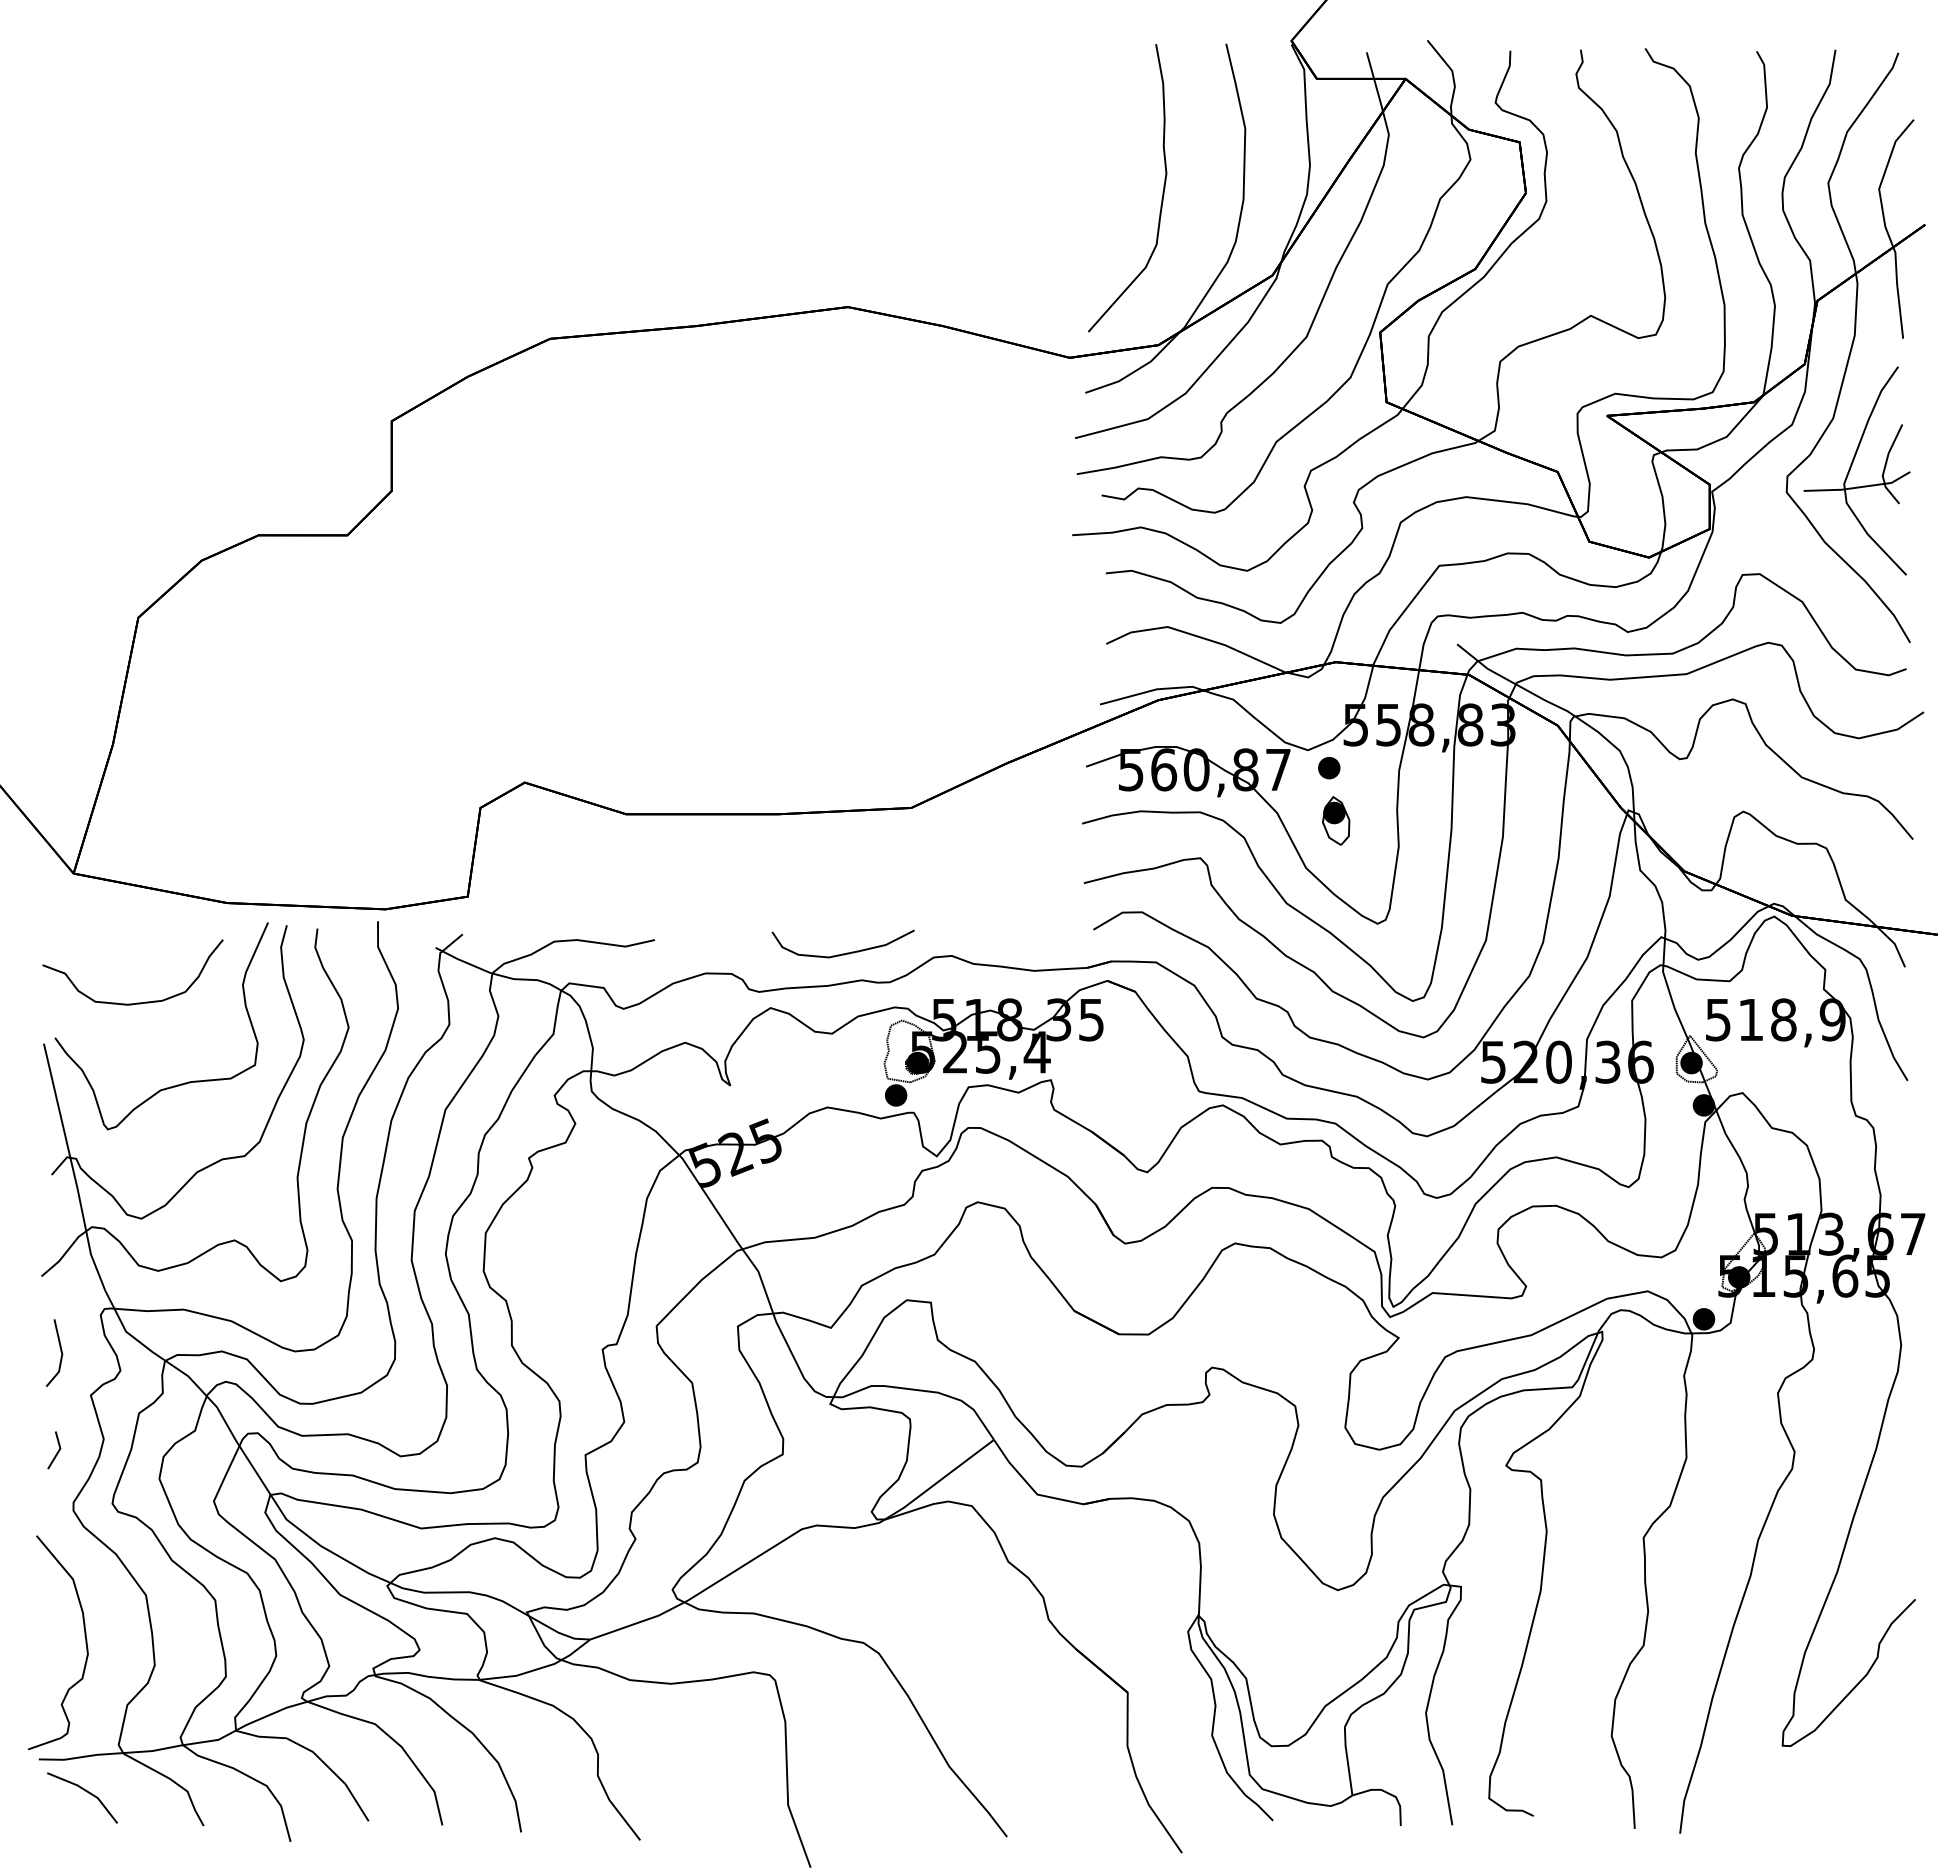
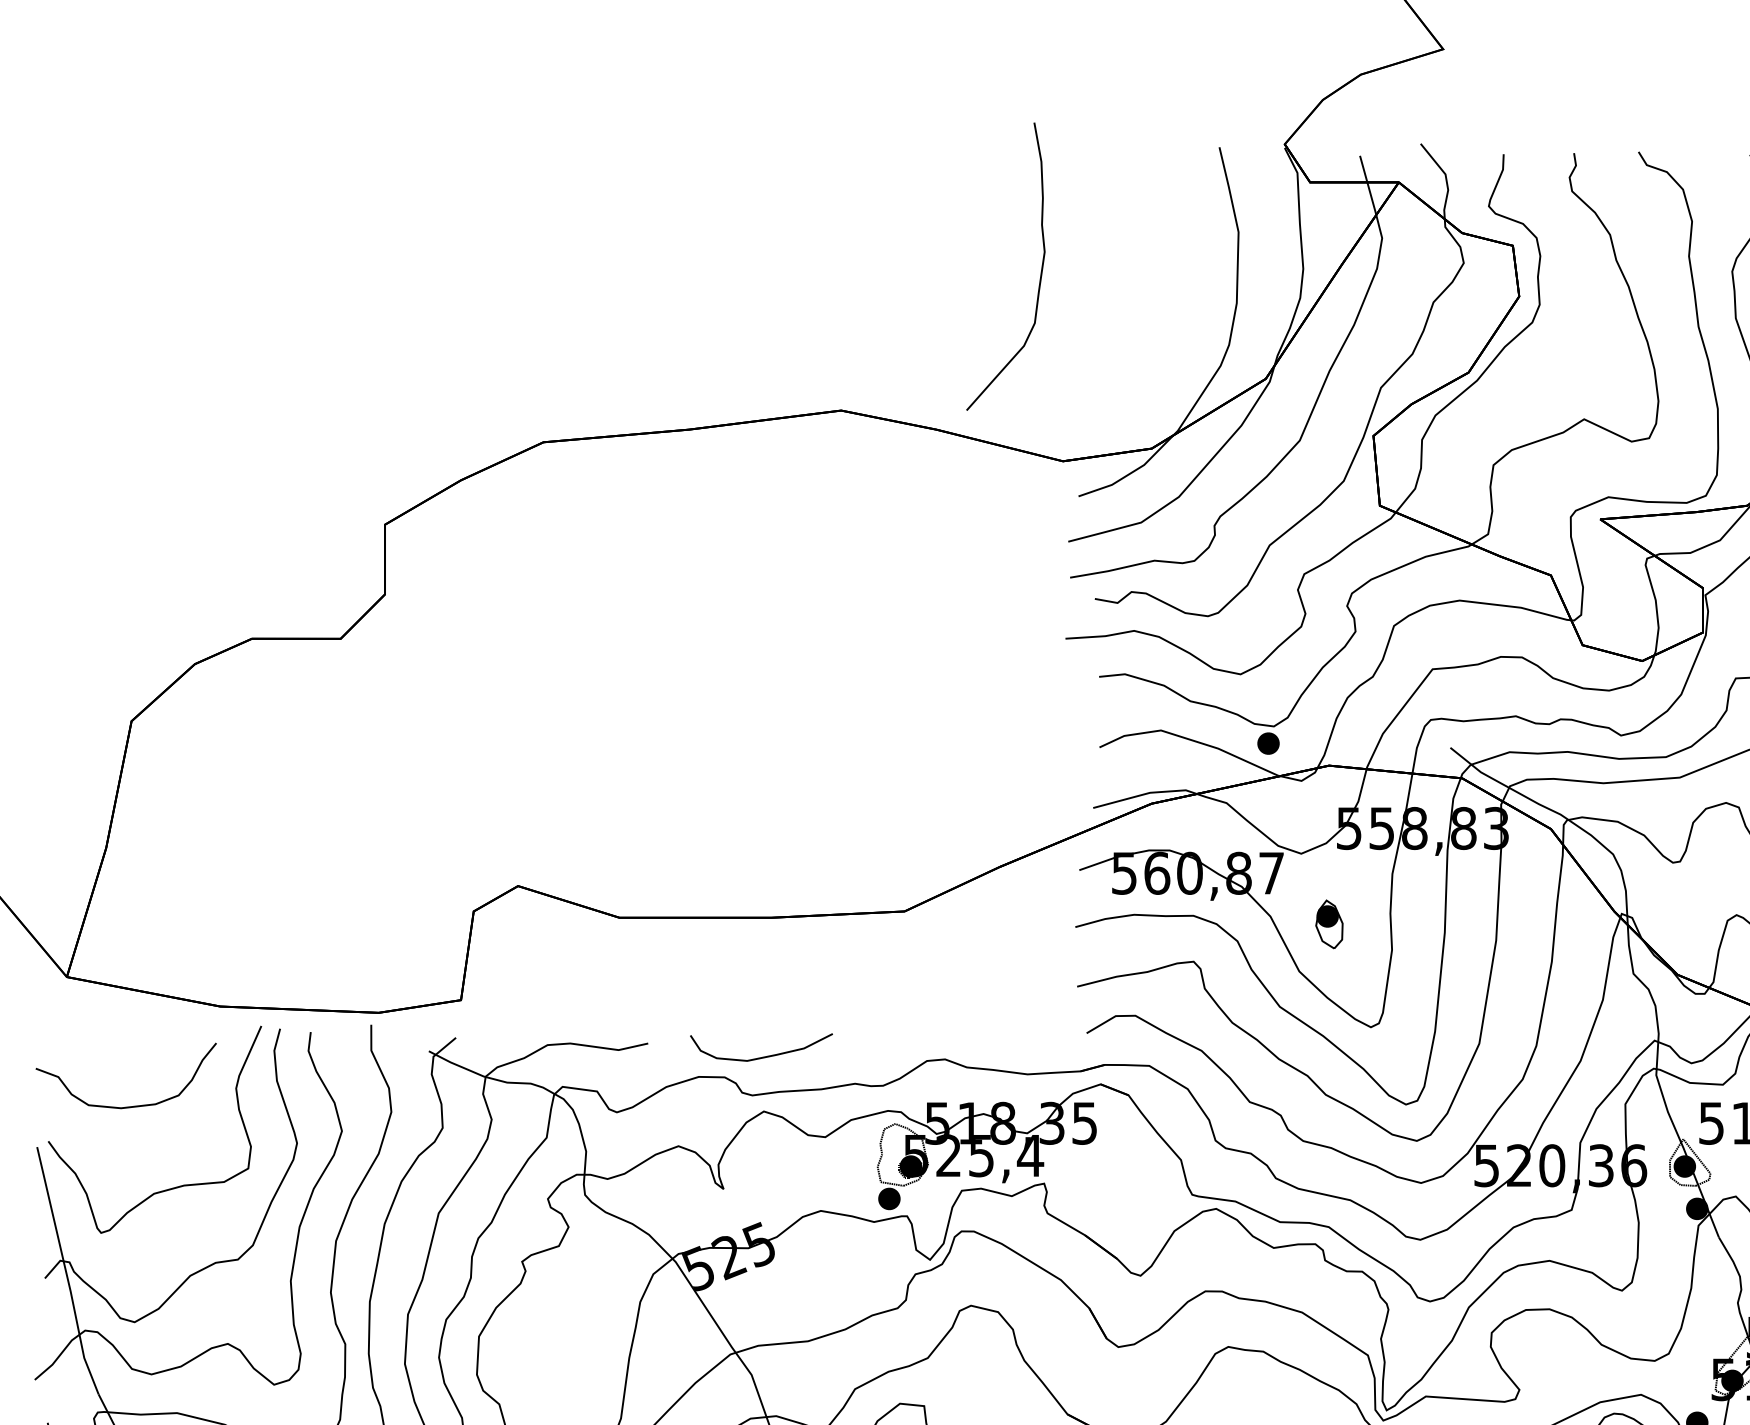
part: (1162, 191) -> (1040, 269), moved
part: (1329, 768) -> (1268, 743), moved
curve: (846, 952) -> (764, 1055), moved

